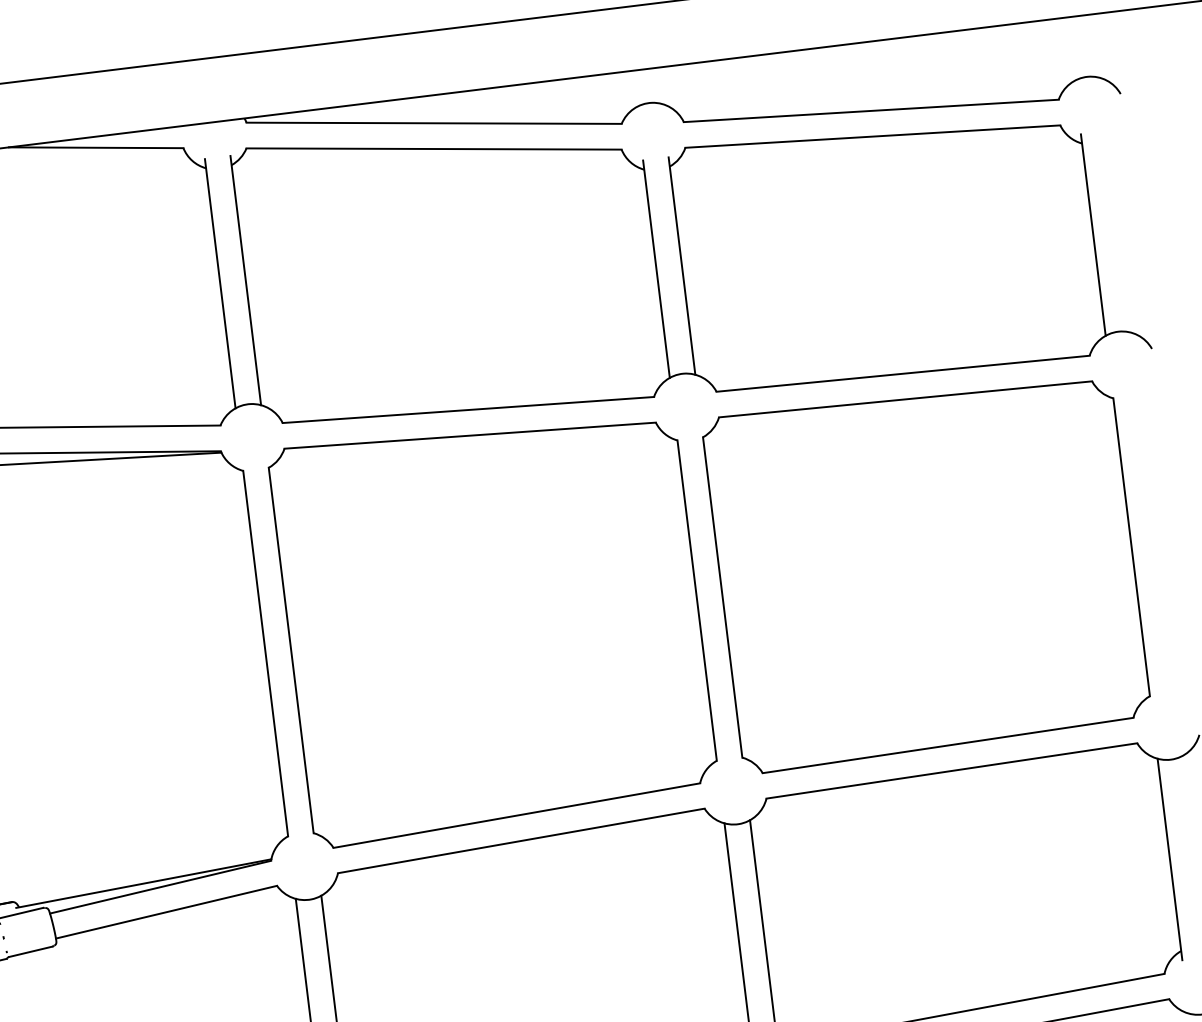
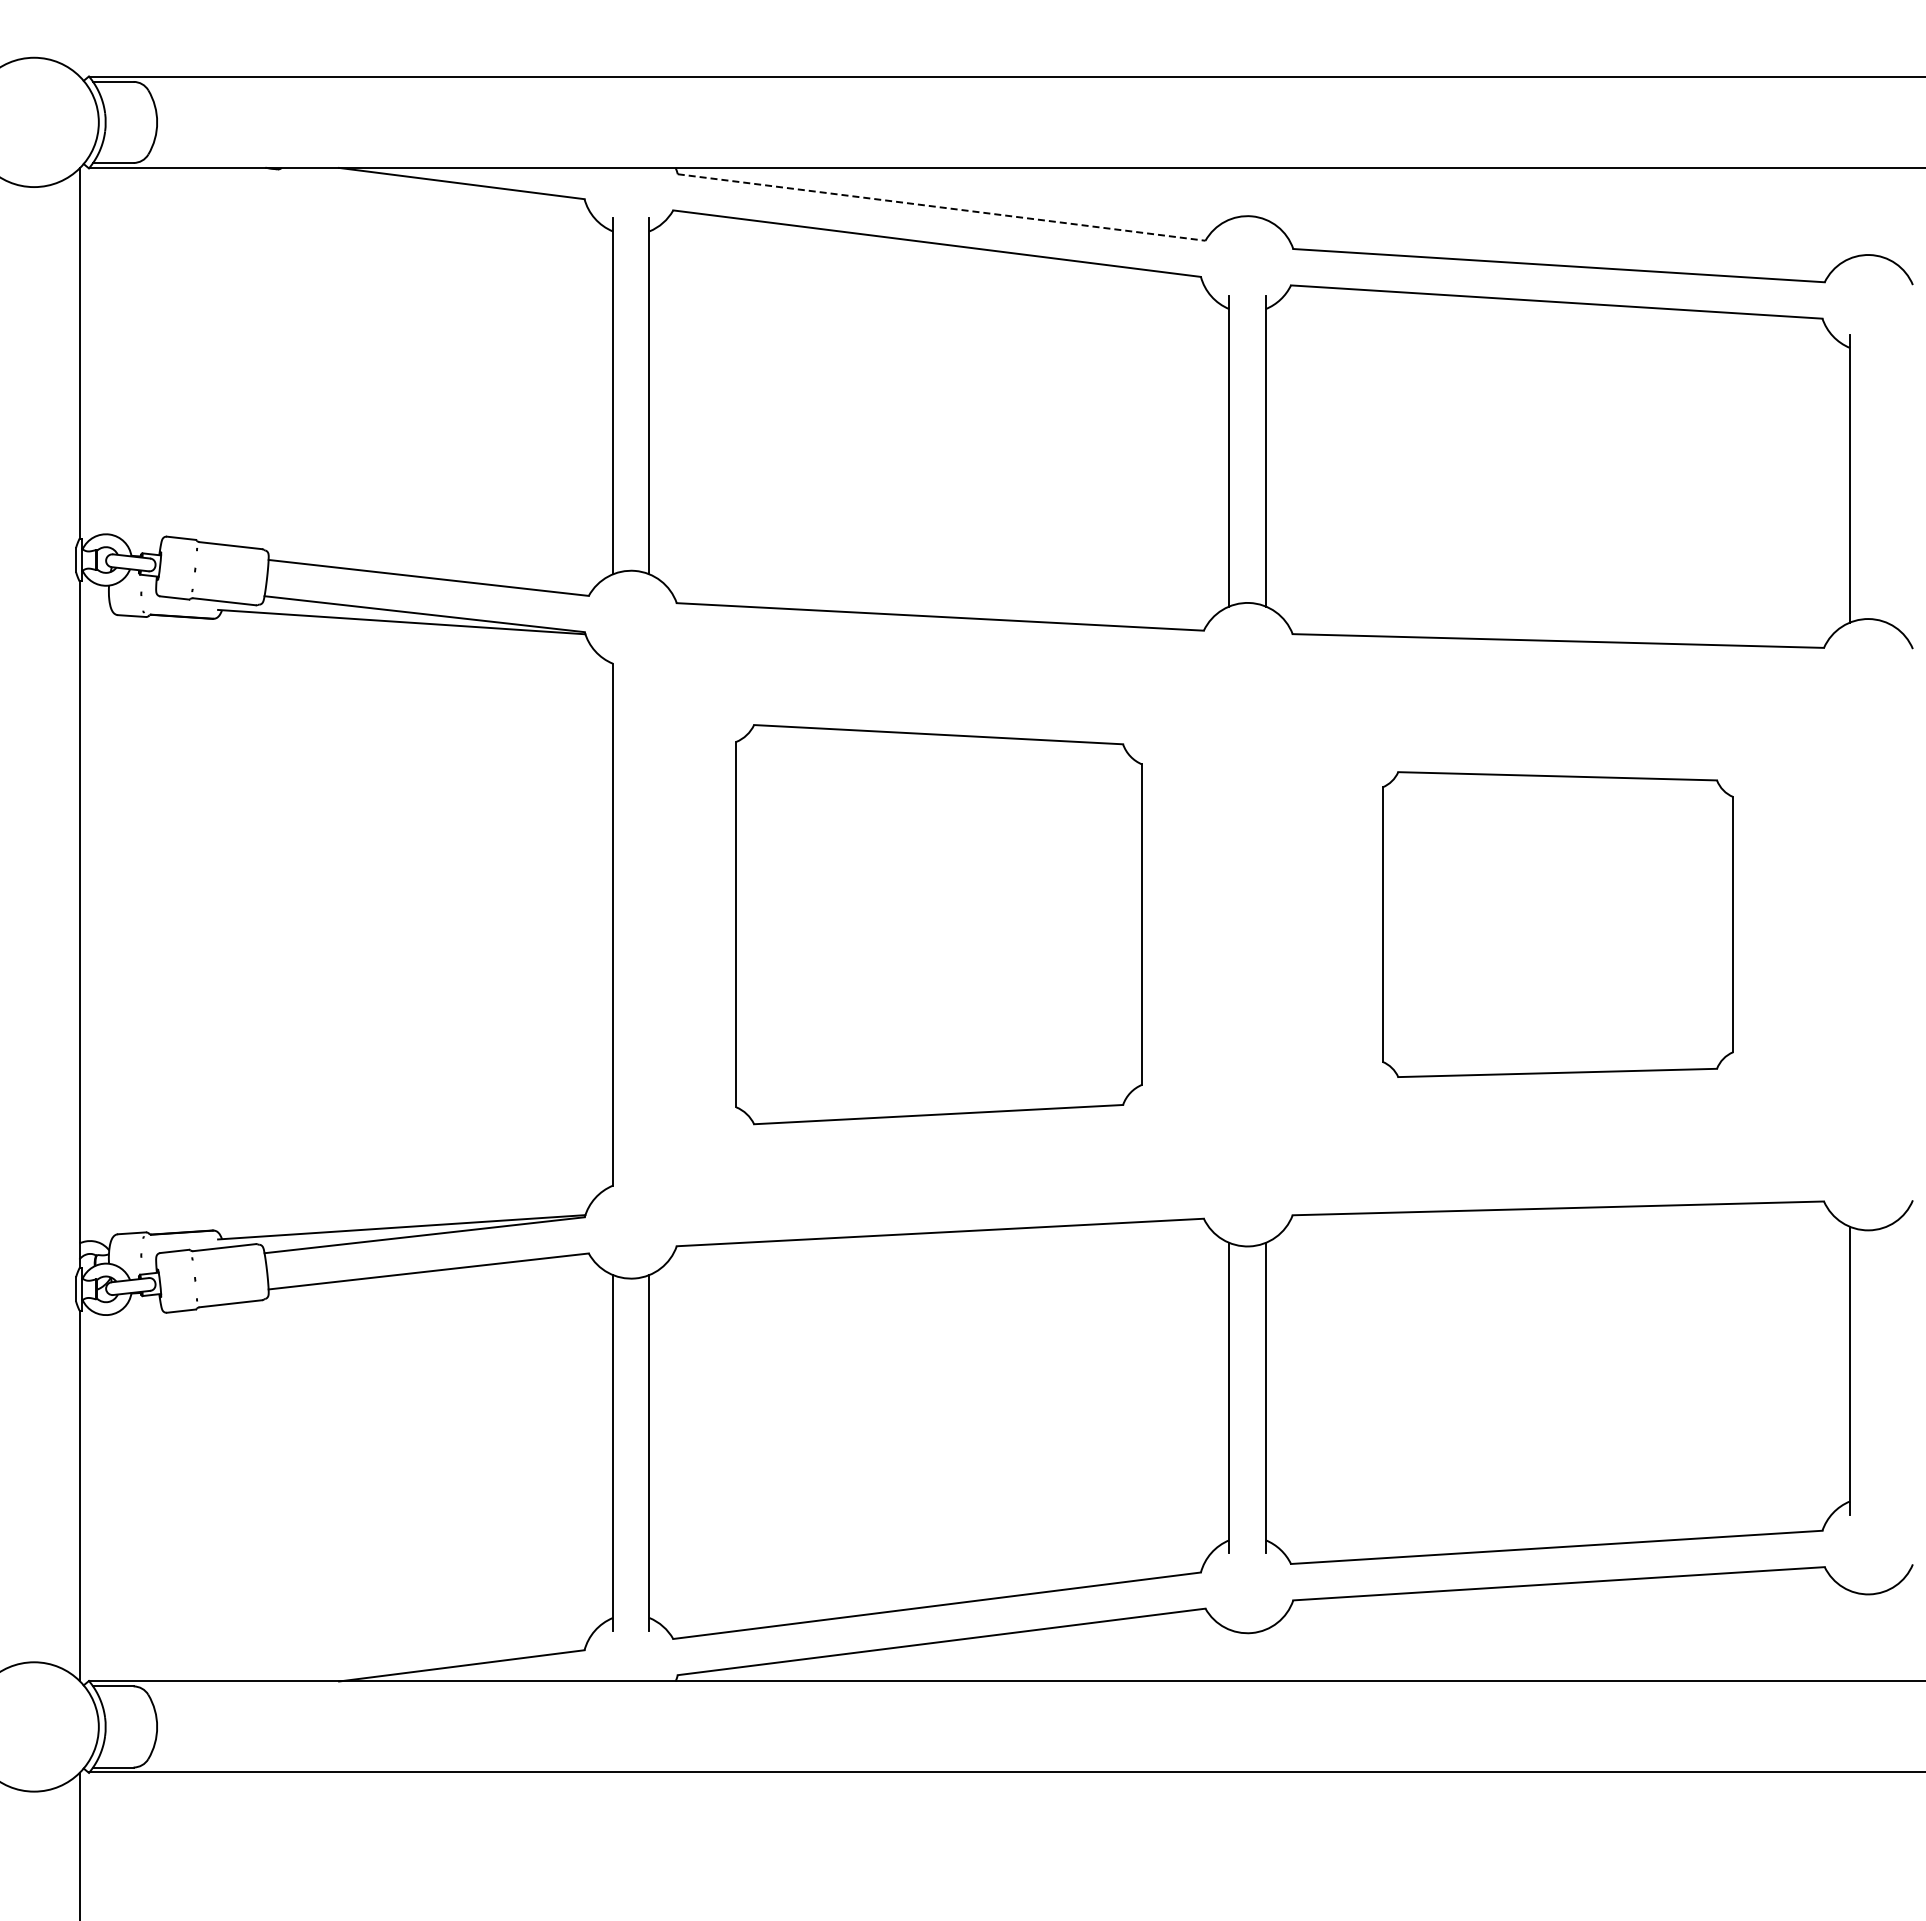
line: (434, 123) -> (941, 207), solid -> dashed
part: (926, 572) -> (1557, 924), size x0.6
part: (493, 625) -> (938, 924), size x0.7

